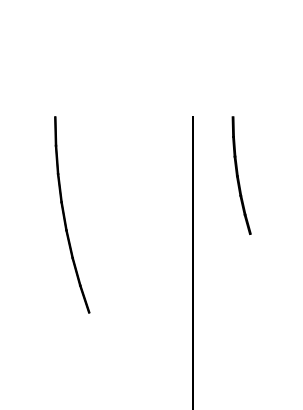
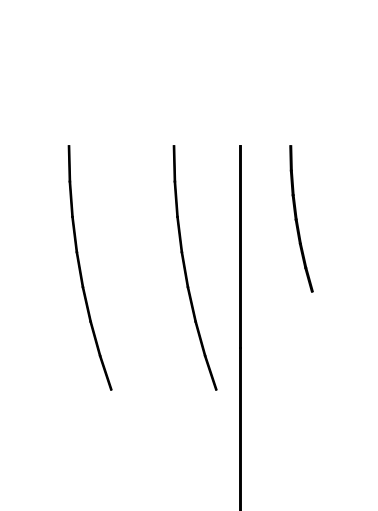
part: (149, 216) -> (186, 269), added

